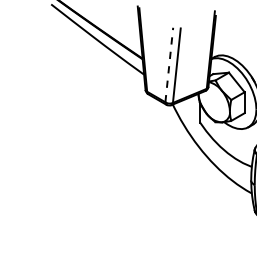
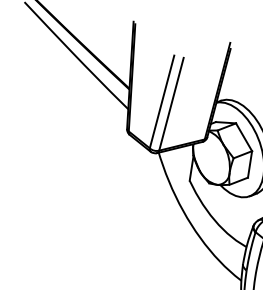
line: (169, 64) -> (162, 101), dashed -> solid

